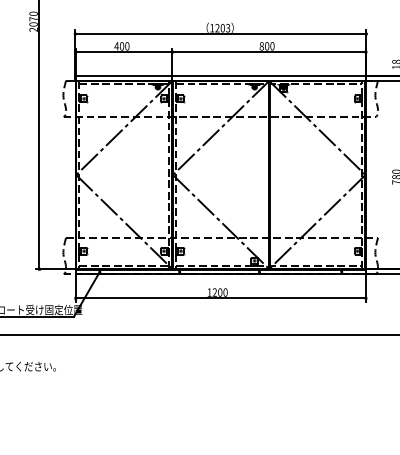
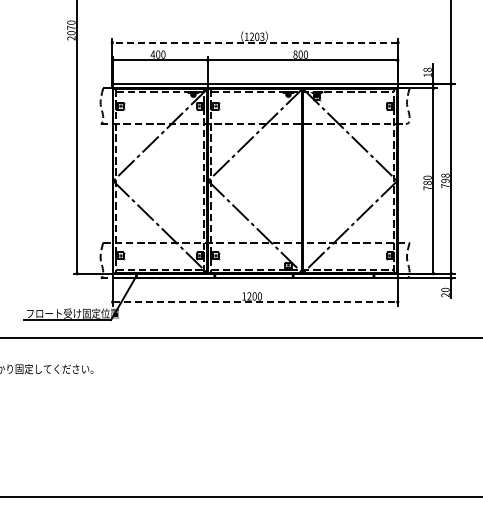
line: (221, 33) -> (255, 42), solid -> dashed
line: (221, 298) -> (255, 302), solid -> dashed

